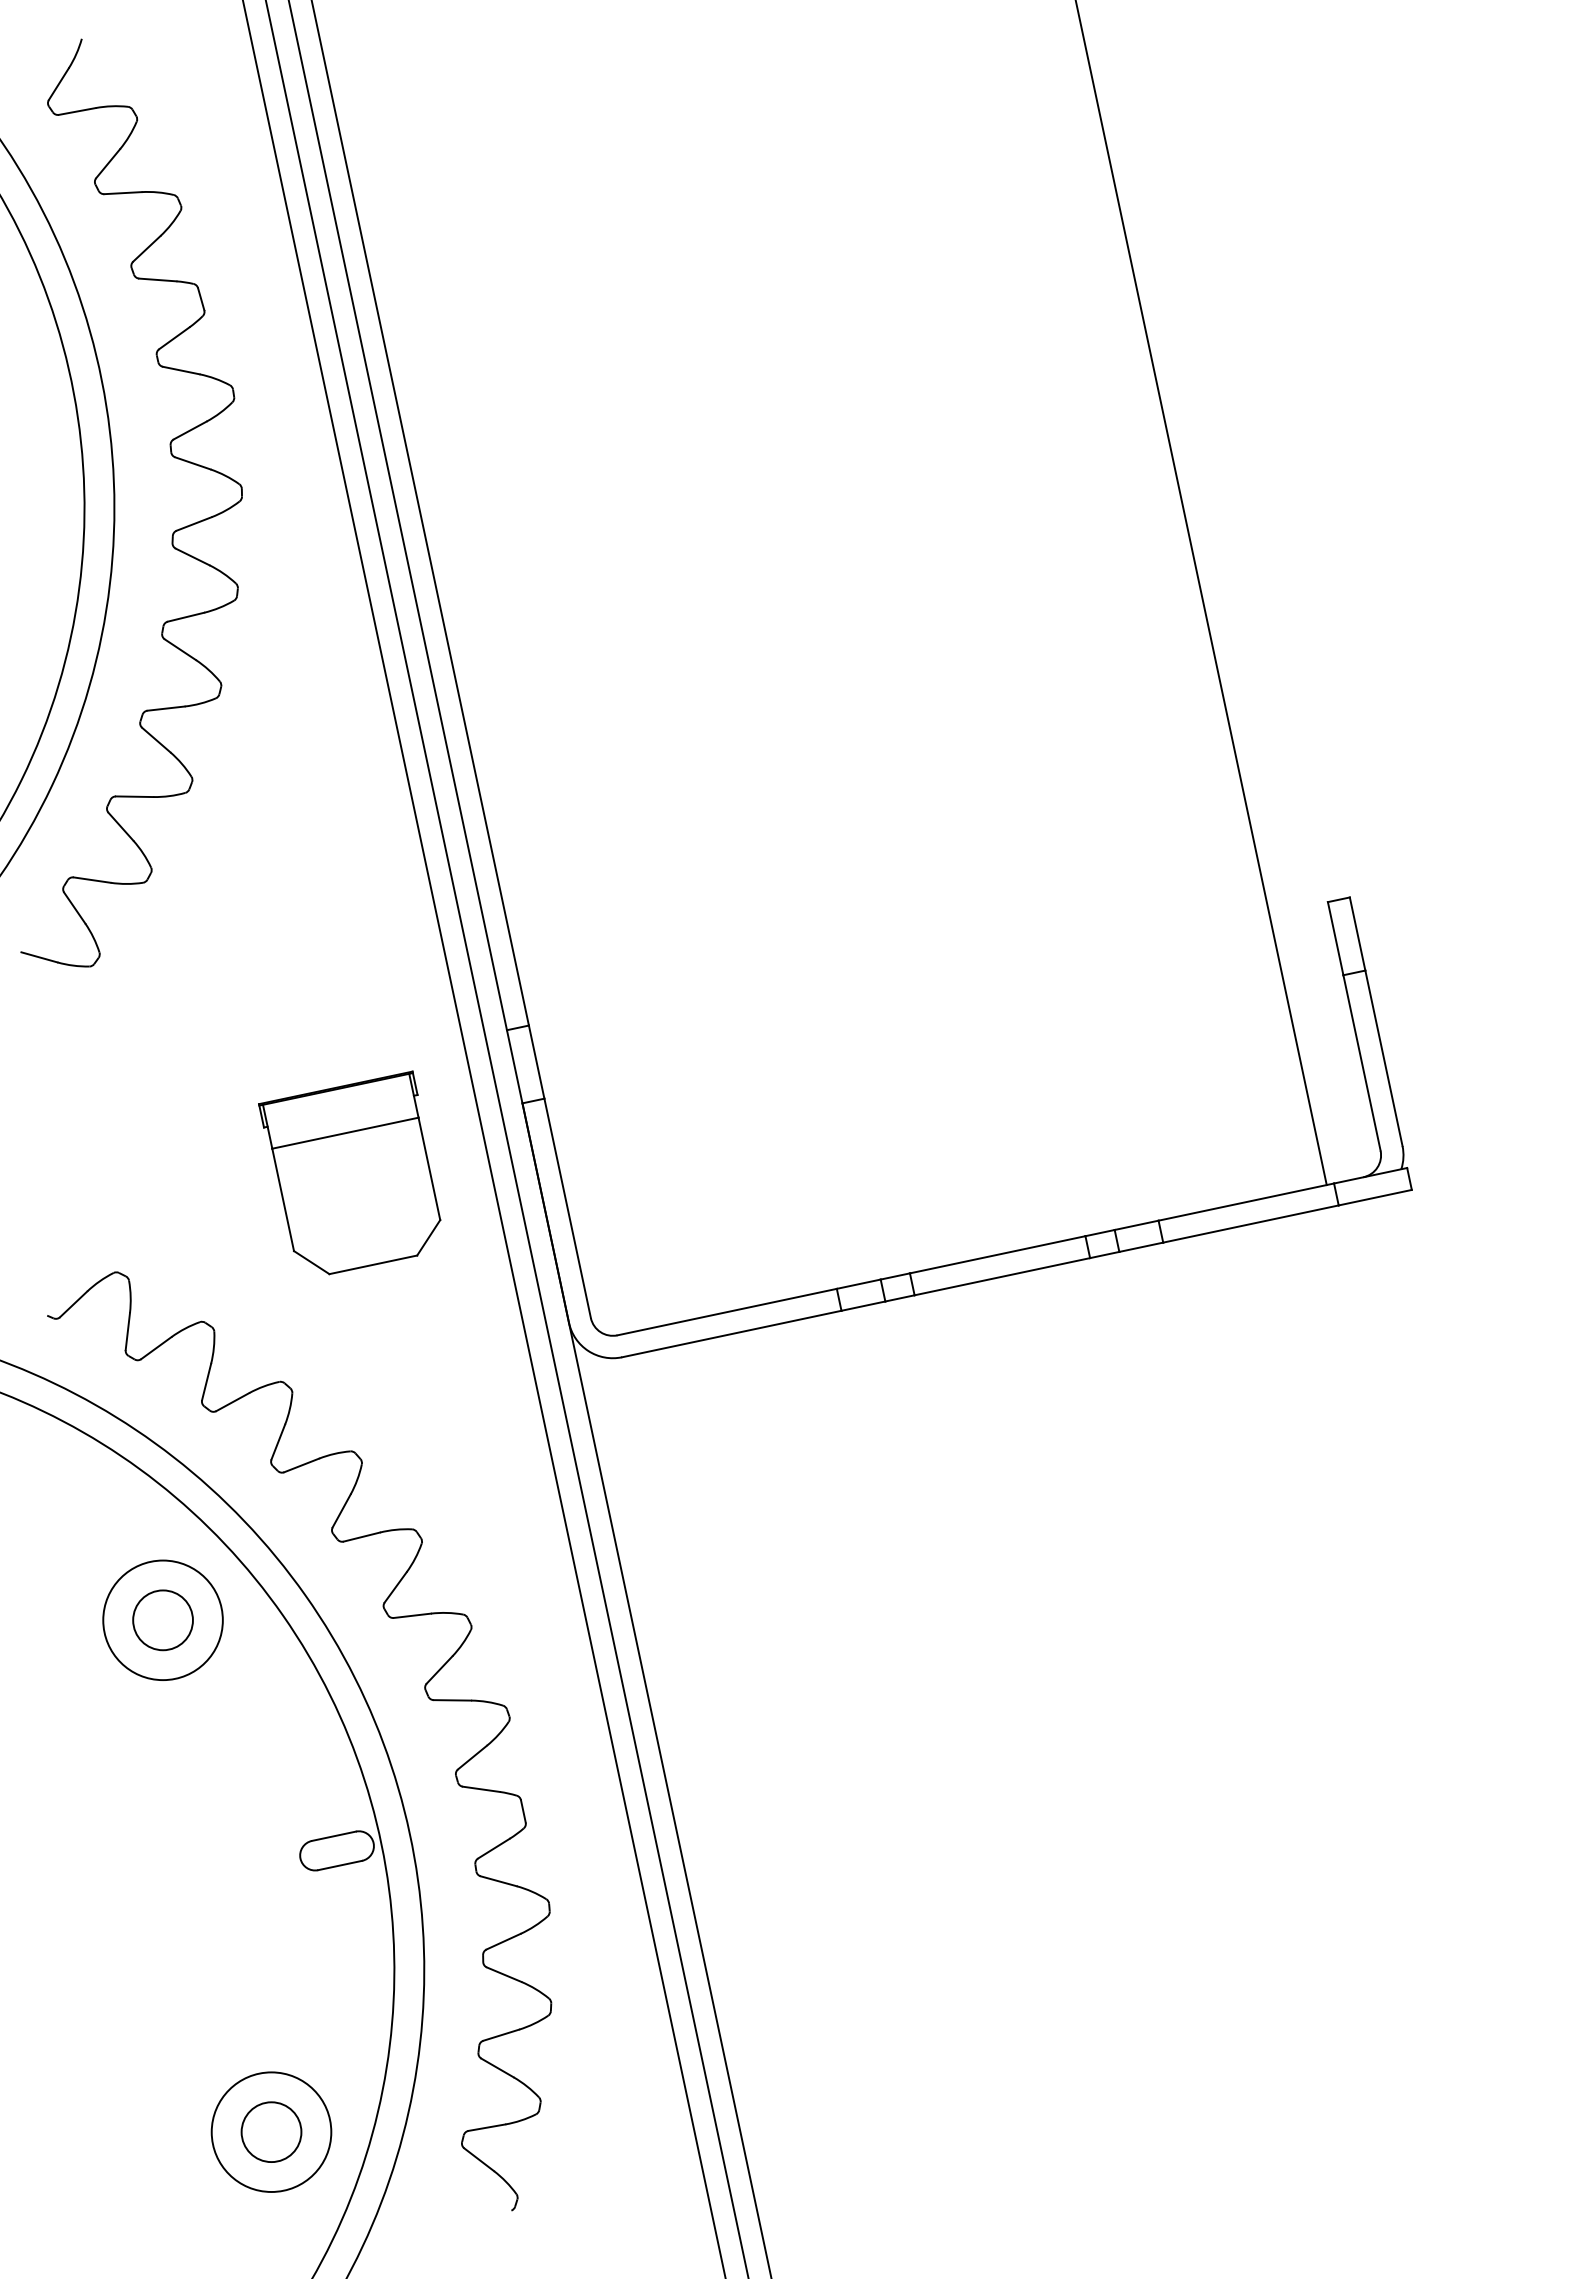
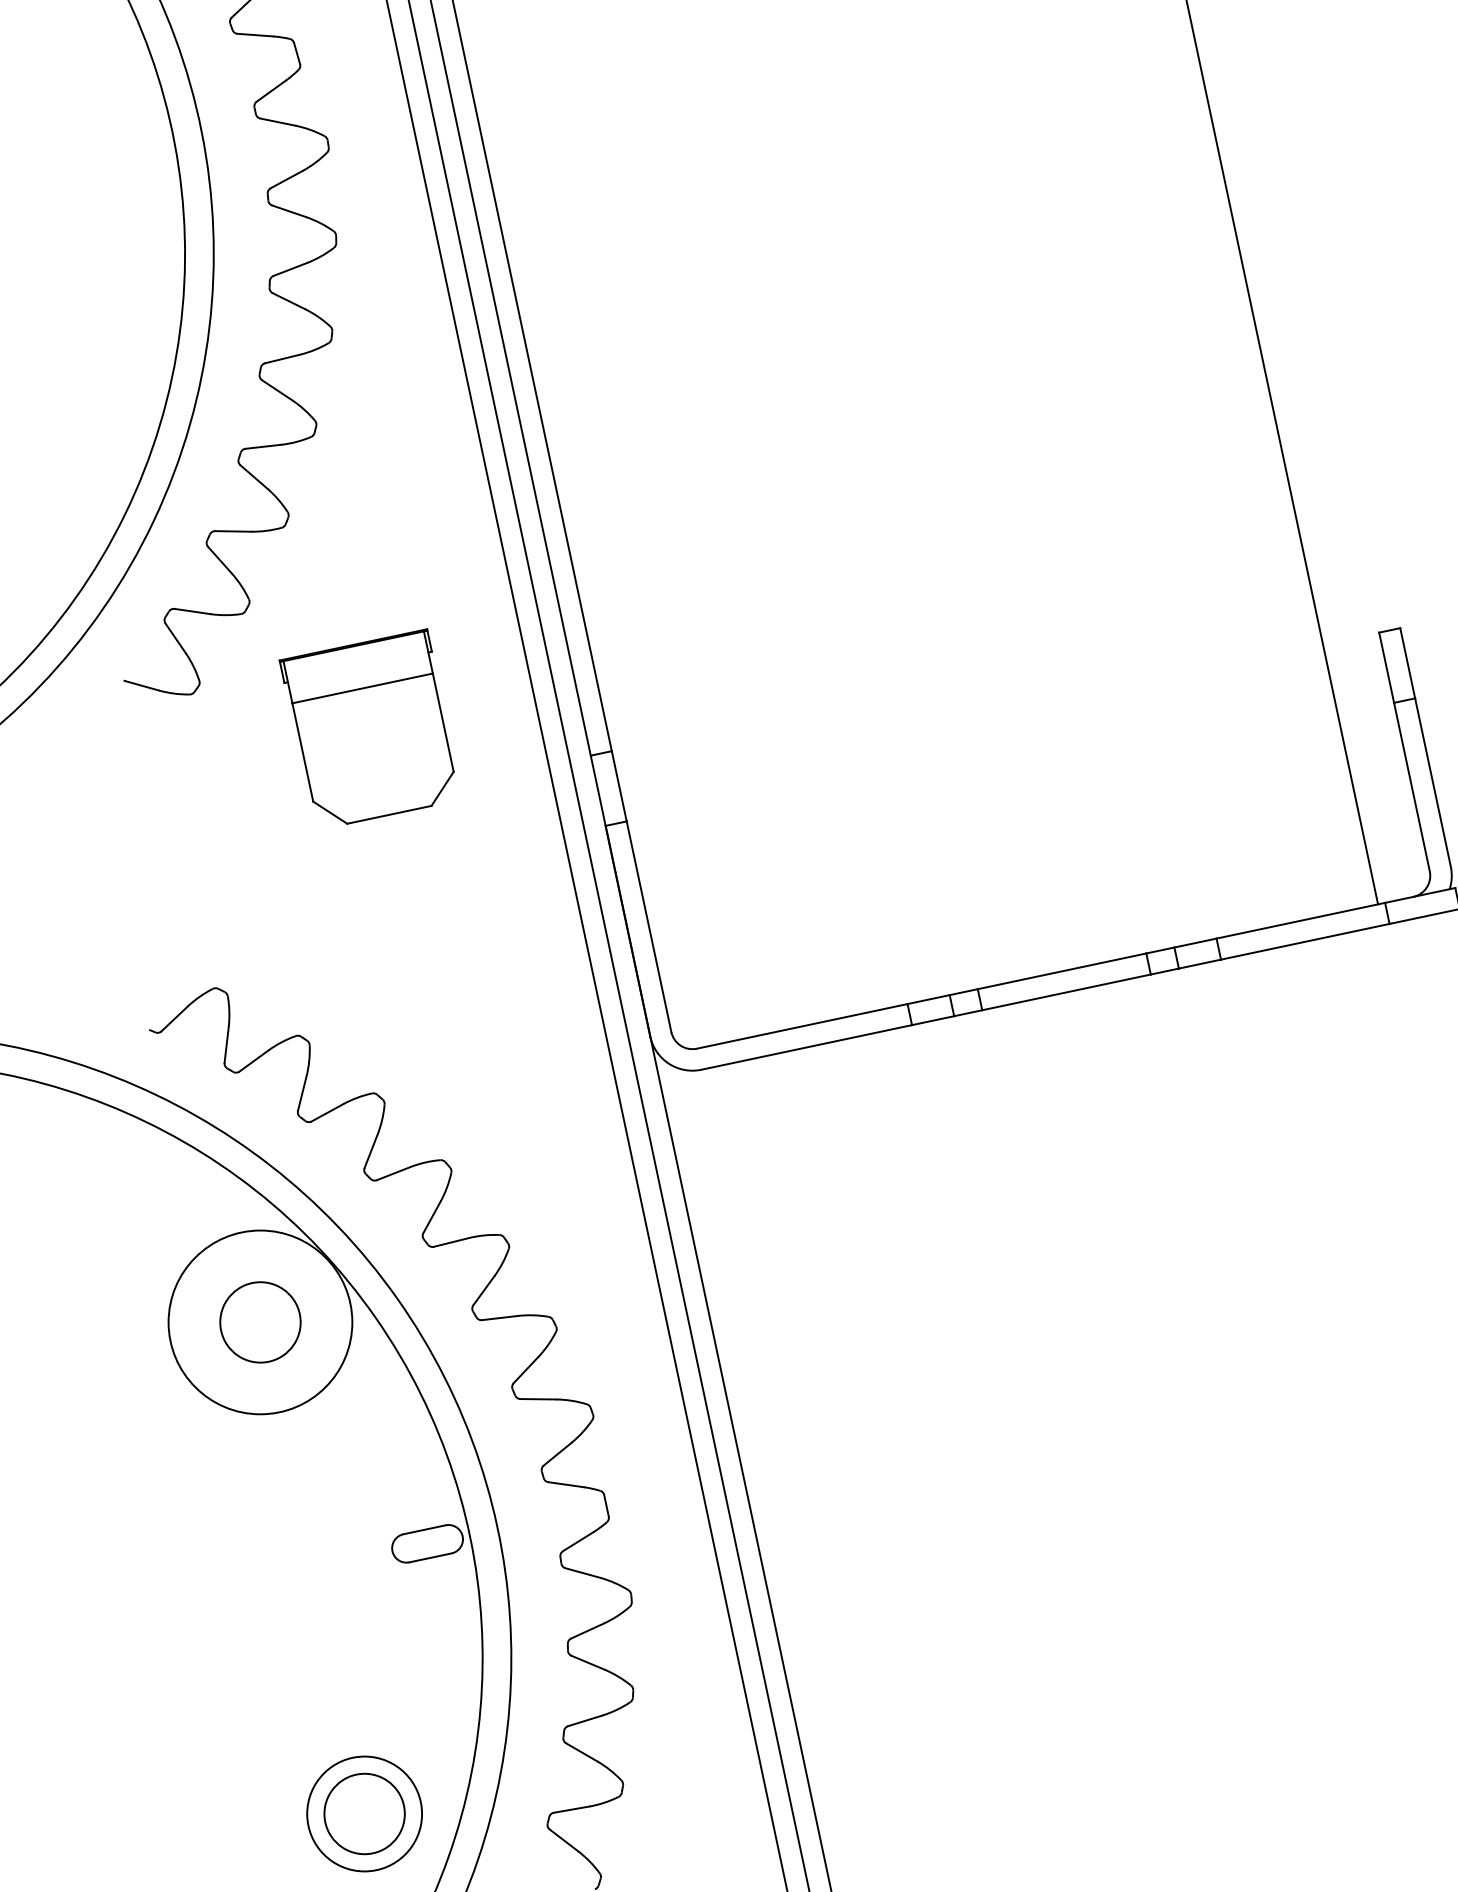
part: (349, 1172) -> (366, 726), moved
circle: (162, 1620) -> (259, 1322), size x1.4
circle: (162, 1620) -> (259, 1322), size x1.6
circle: (271, 2132) -> (364, 1814), size x1.4

